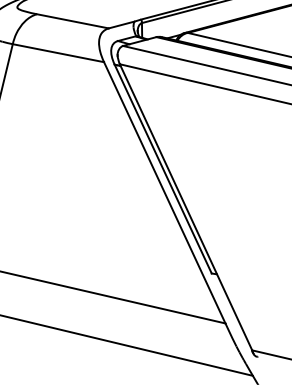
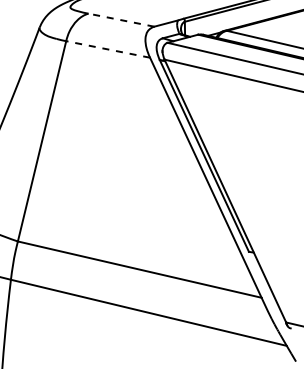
line: (72, 21) -> (121, 20), solid -> dashed
line: (58, 53) -> (108, 49), solid -> dashed

